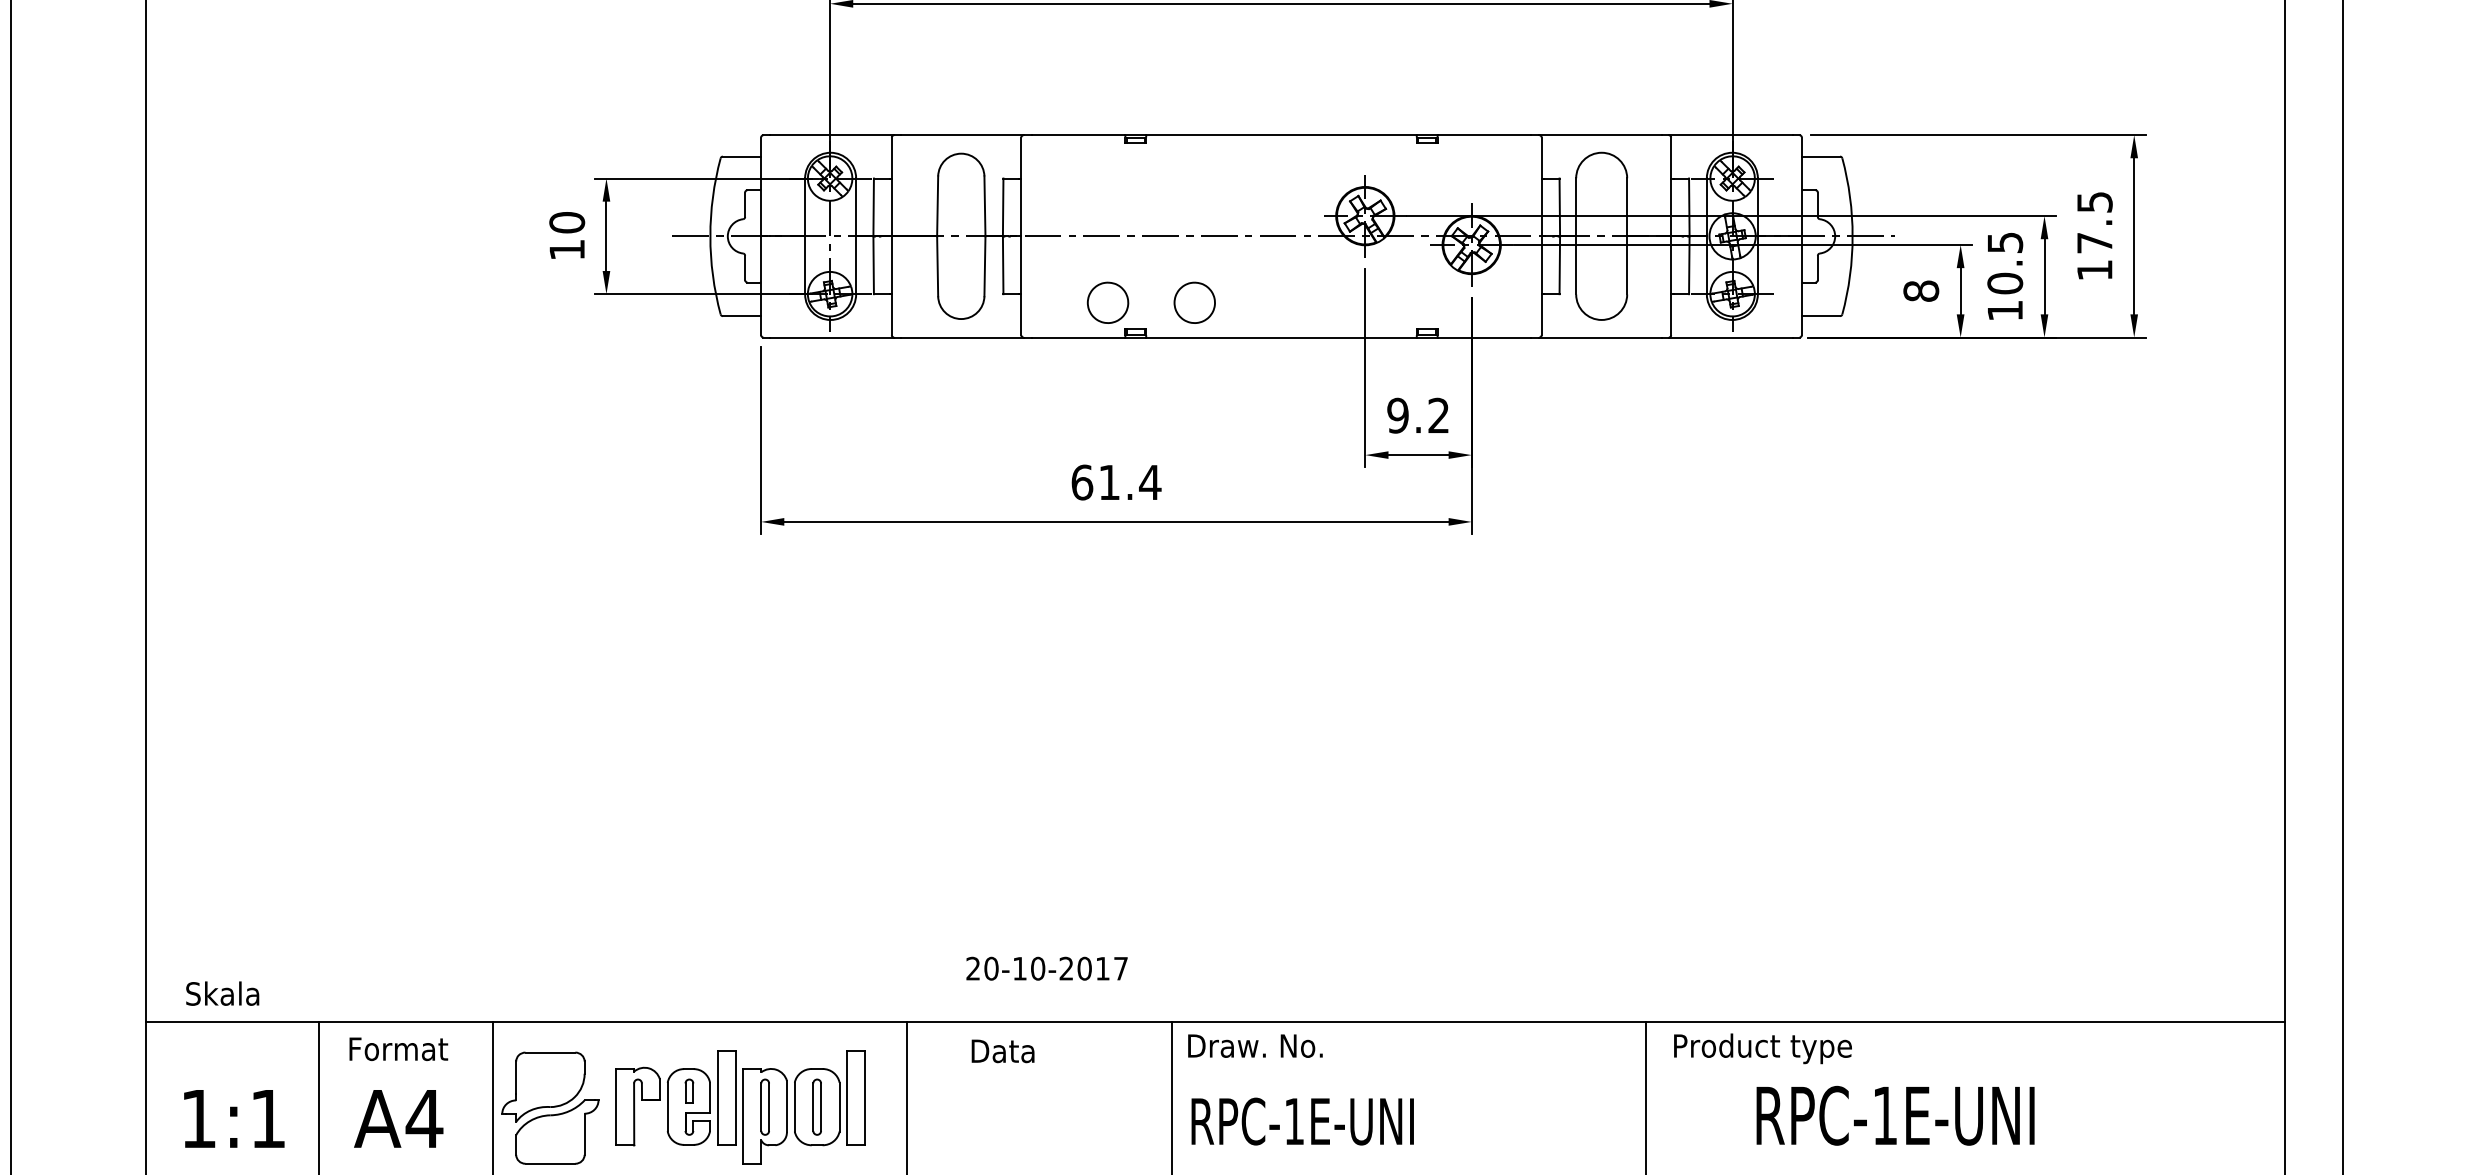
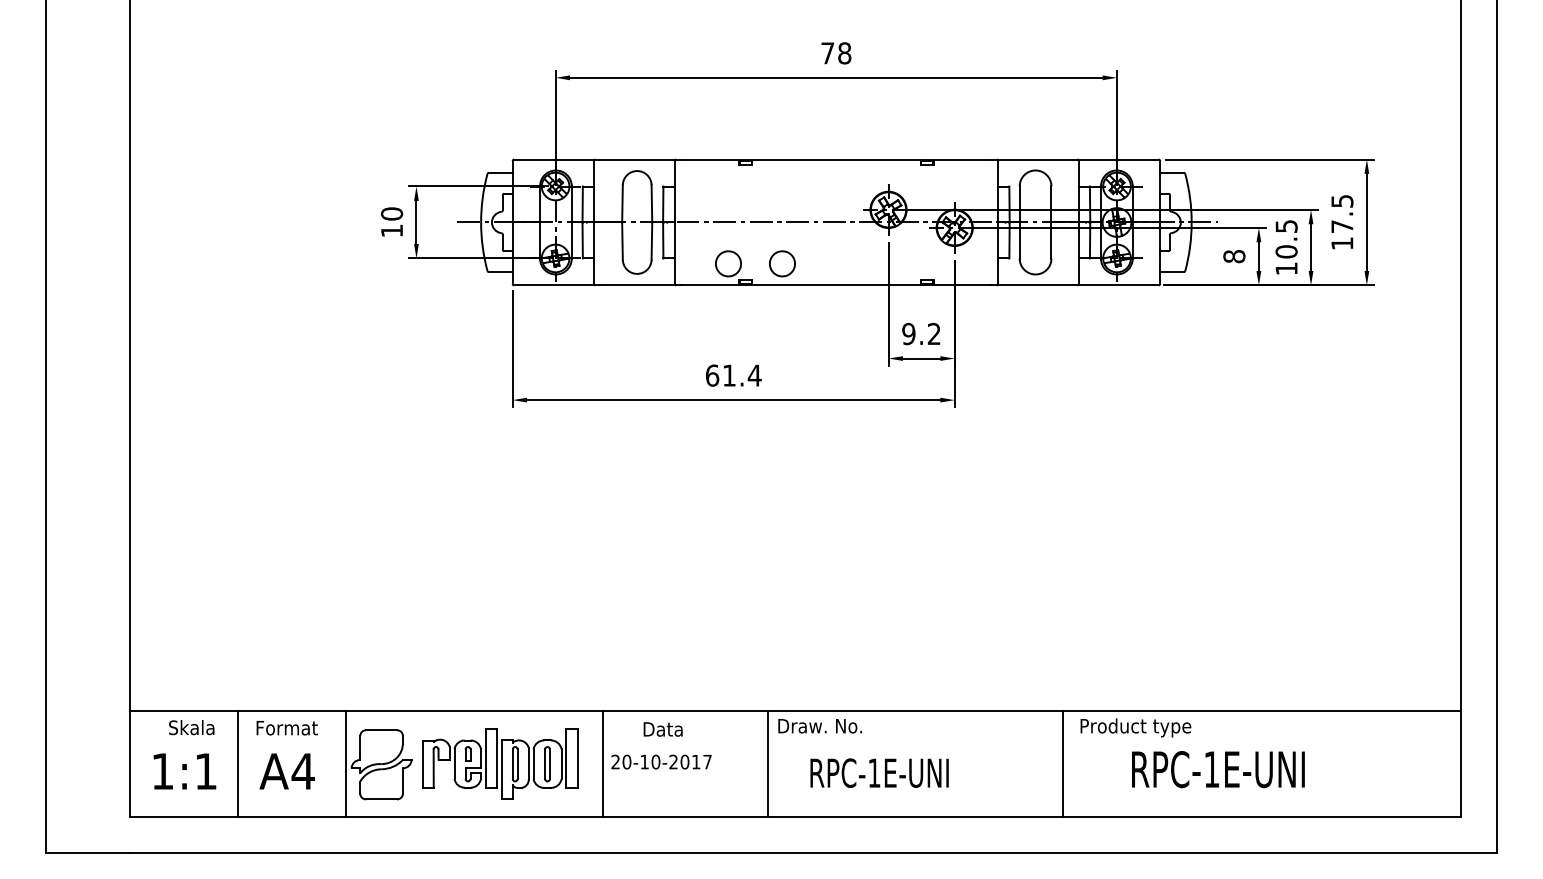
text: (1046, 967) -> (661, 761), moved
text: (222, 993) -> (191, 727), moved
text: (1302, 1120) -> (879, 772), moved

